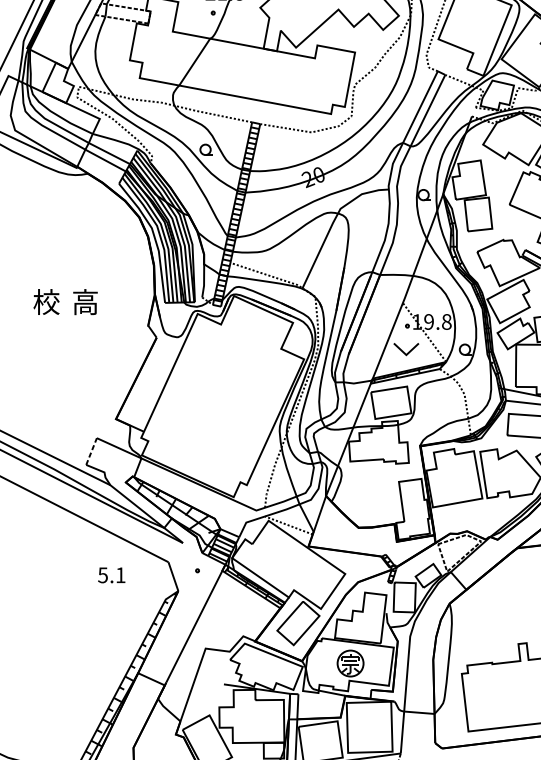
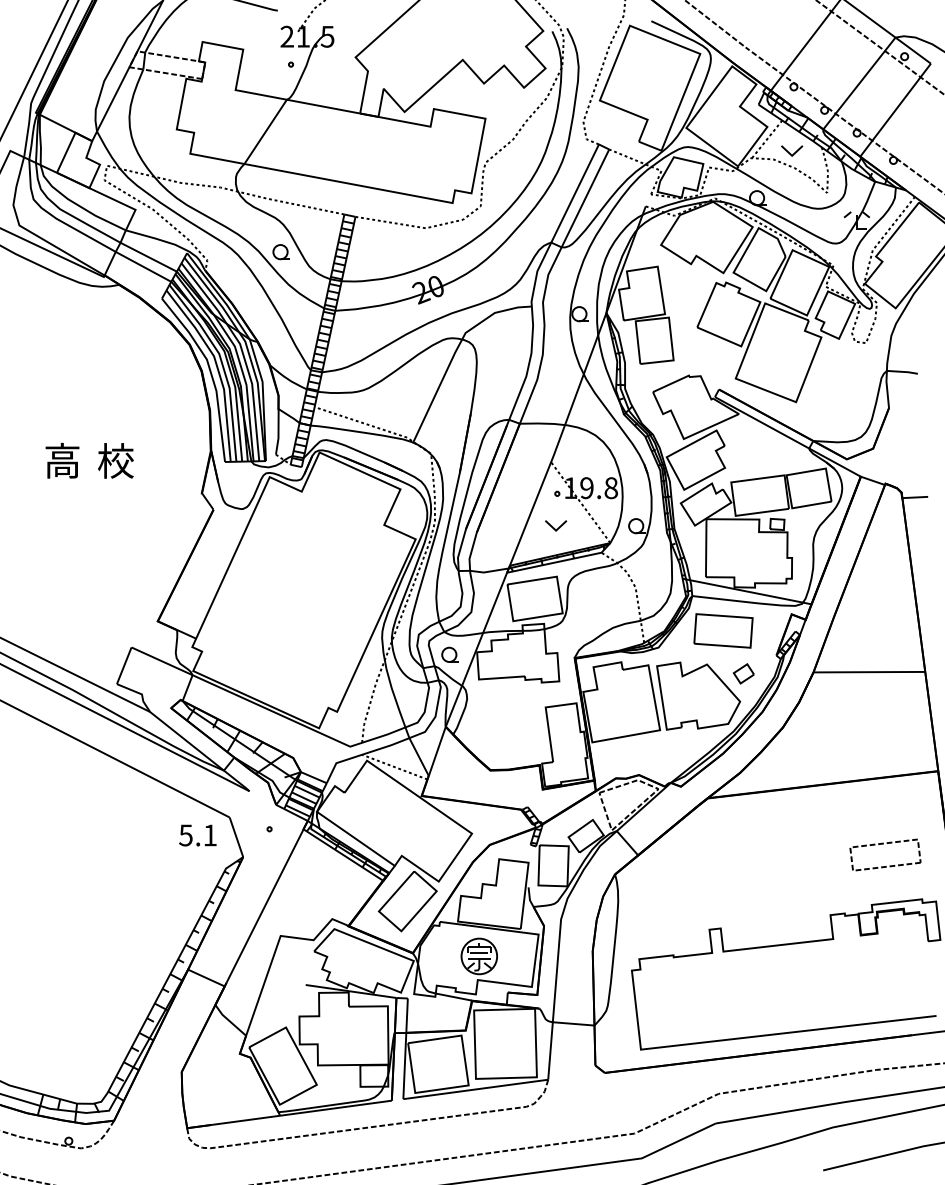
text: (46, 301) -> (62, 460), 校 -> 高
text: (85, 301) -> (115, 460), 高 -> 校
part: (406, 349) -> (556, 525), size x0.62
part: (328, 443) -> (449, 654), added
line: (91, 451) -> (124, 665), dashed -> solid
text: (111, 575) -> (197, 835), moved

